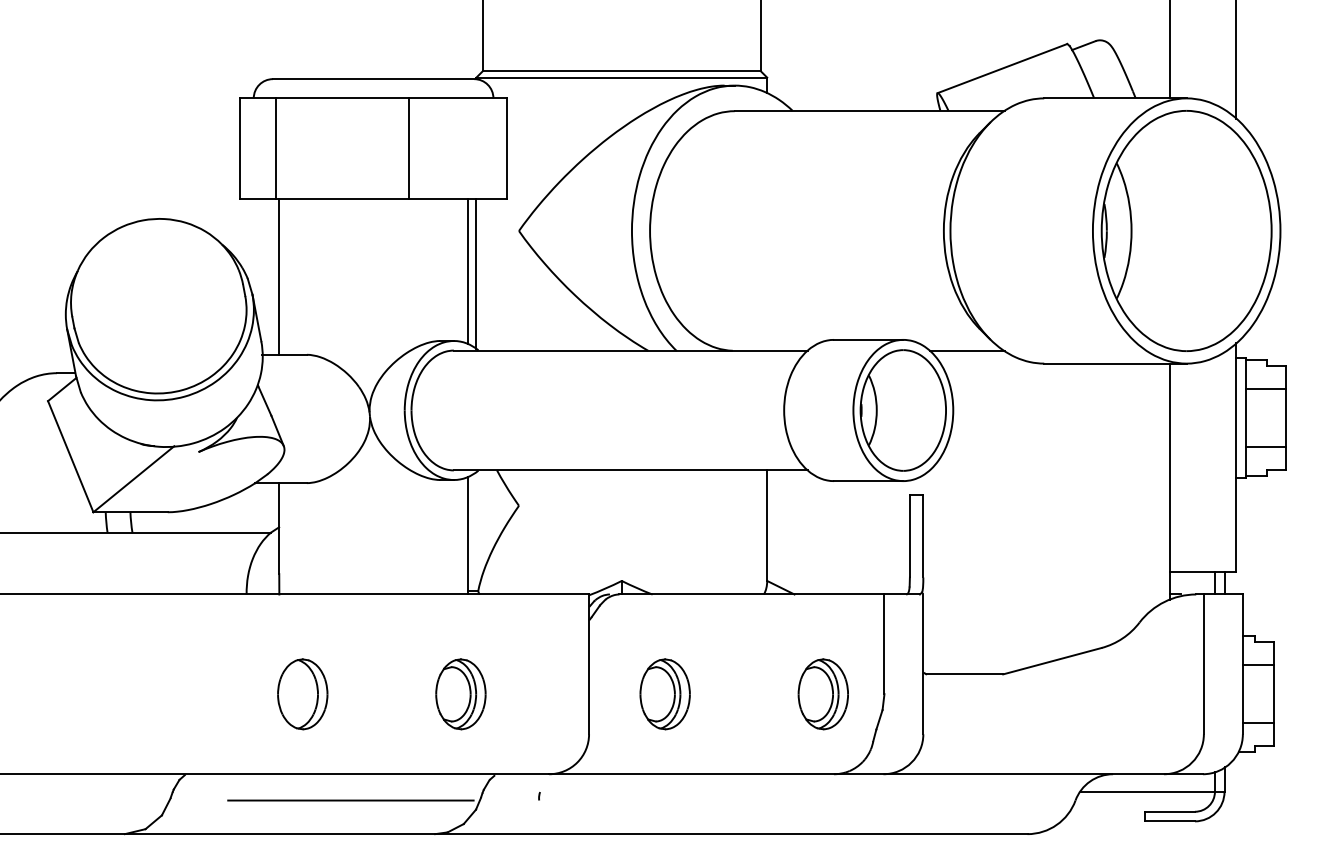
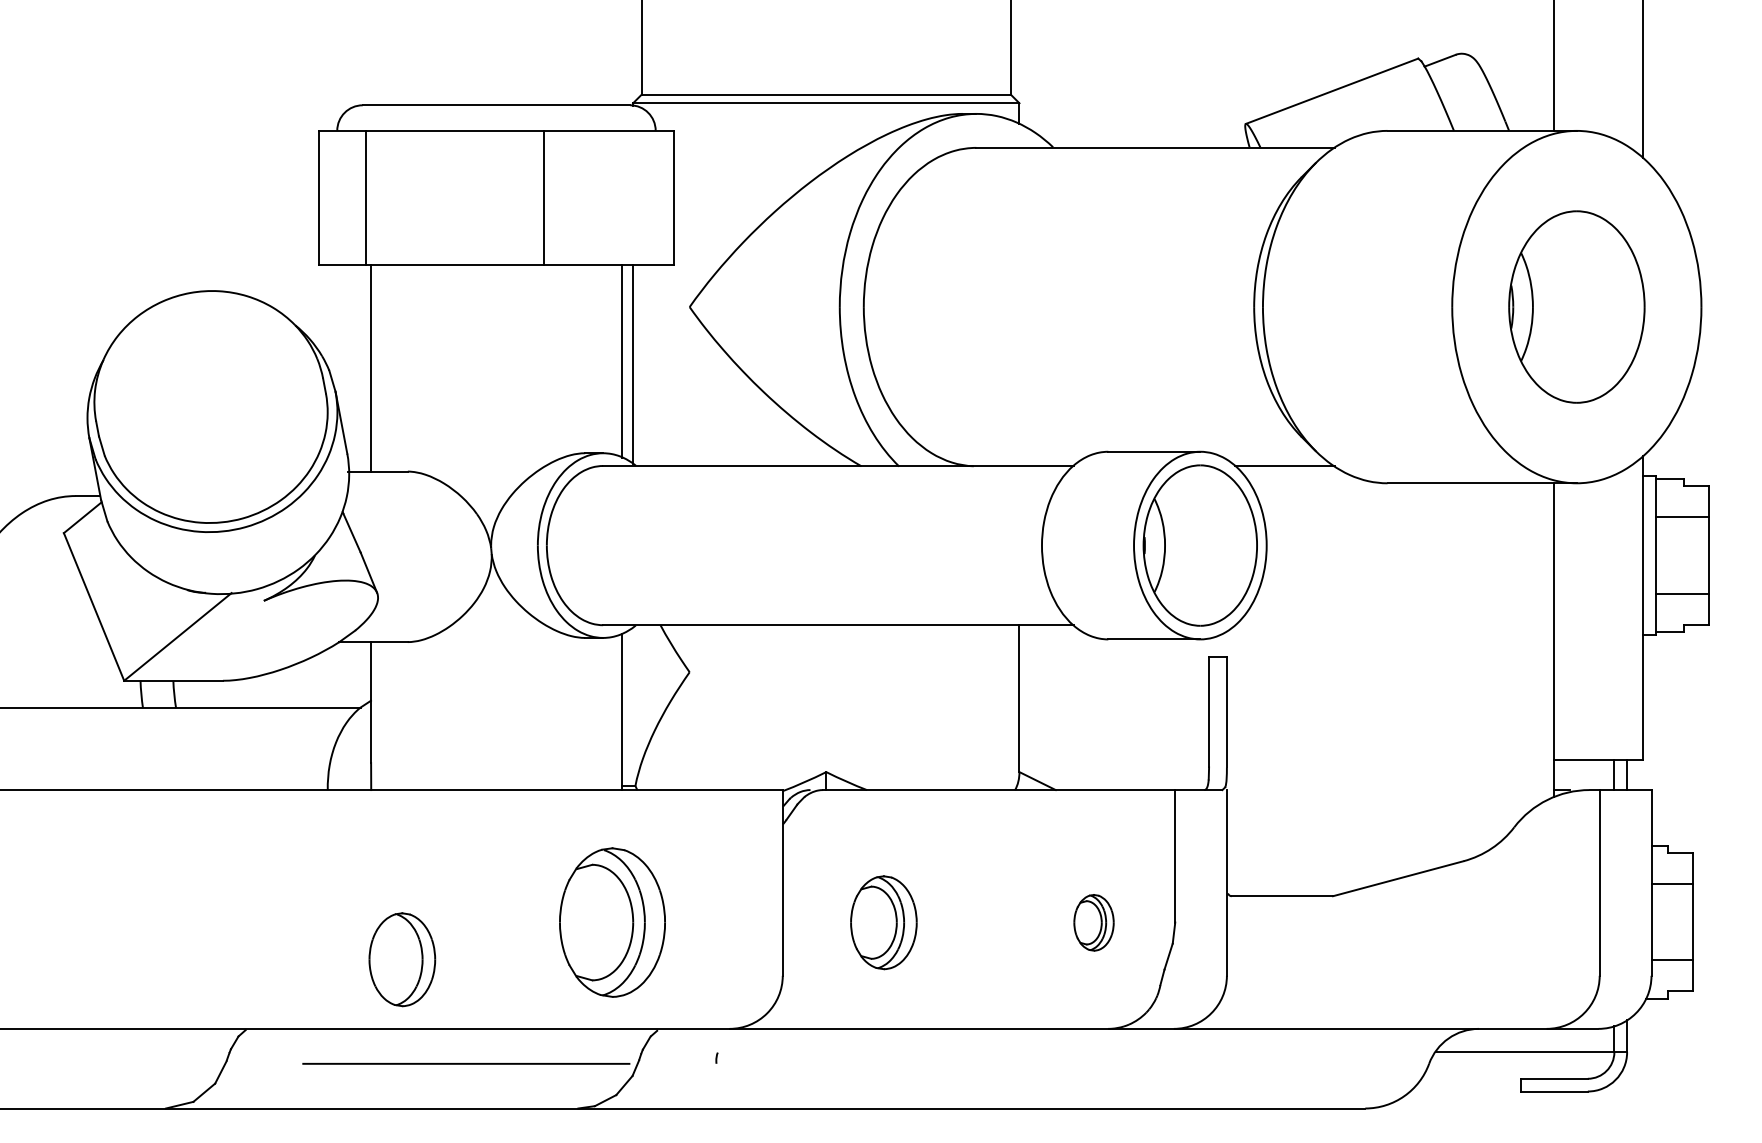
part: (1186, 230) -> (1576, 306), size x0.6
part: (302, 694) -> (402, 959), moved
part: (460, 694) -> (612, 922), size x1.6
part: (822, 694) -> (1093, 922), size x0.6

